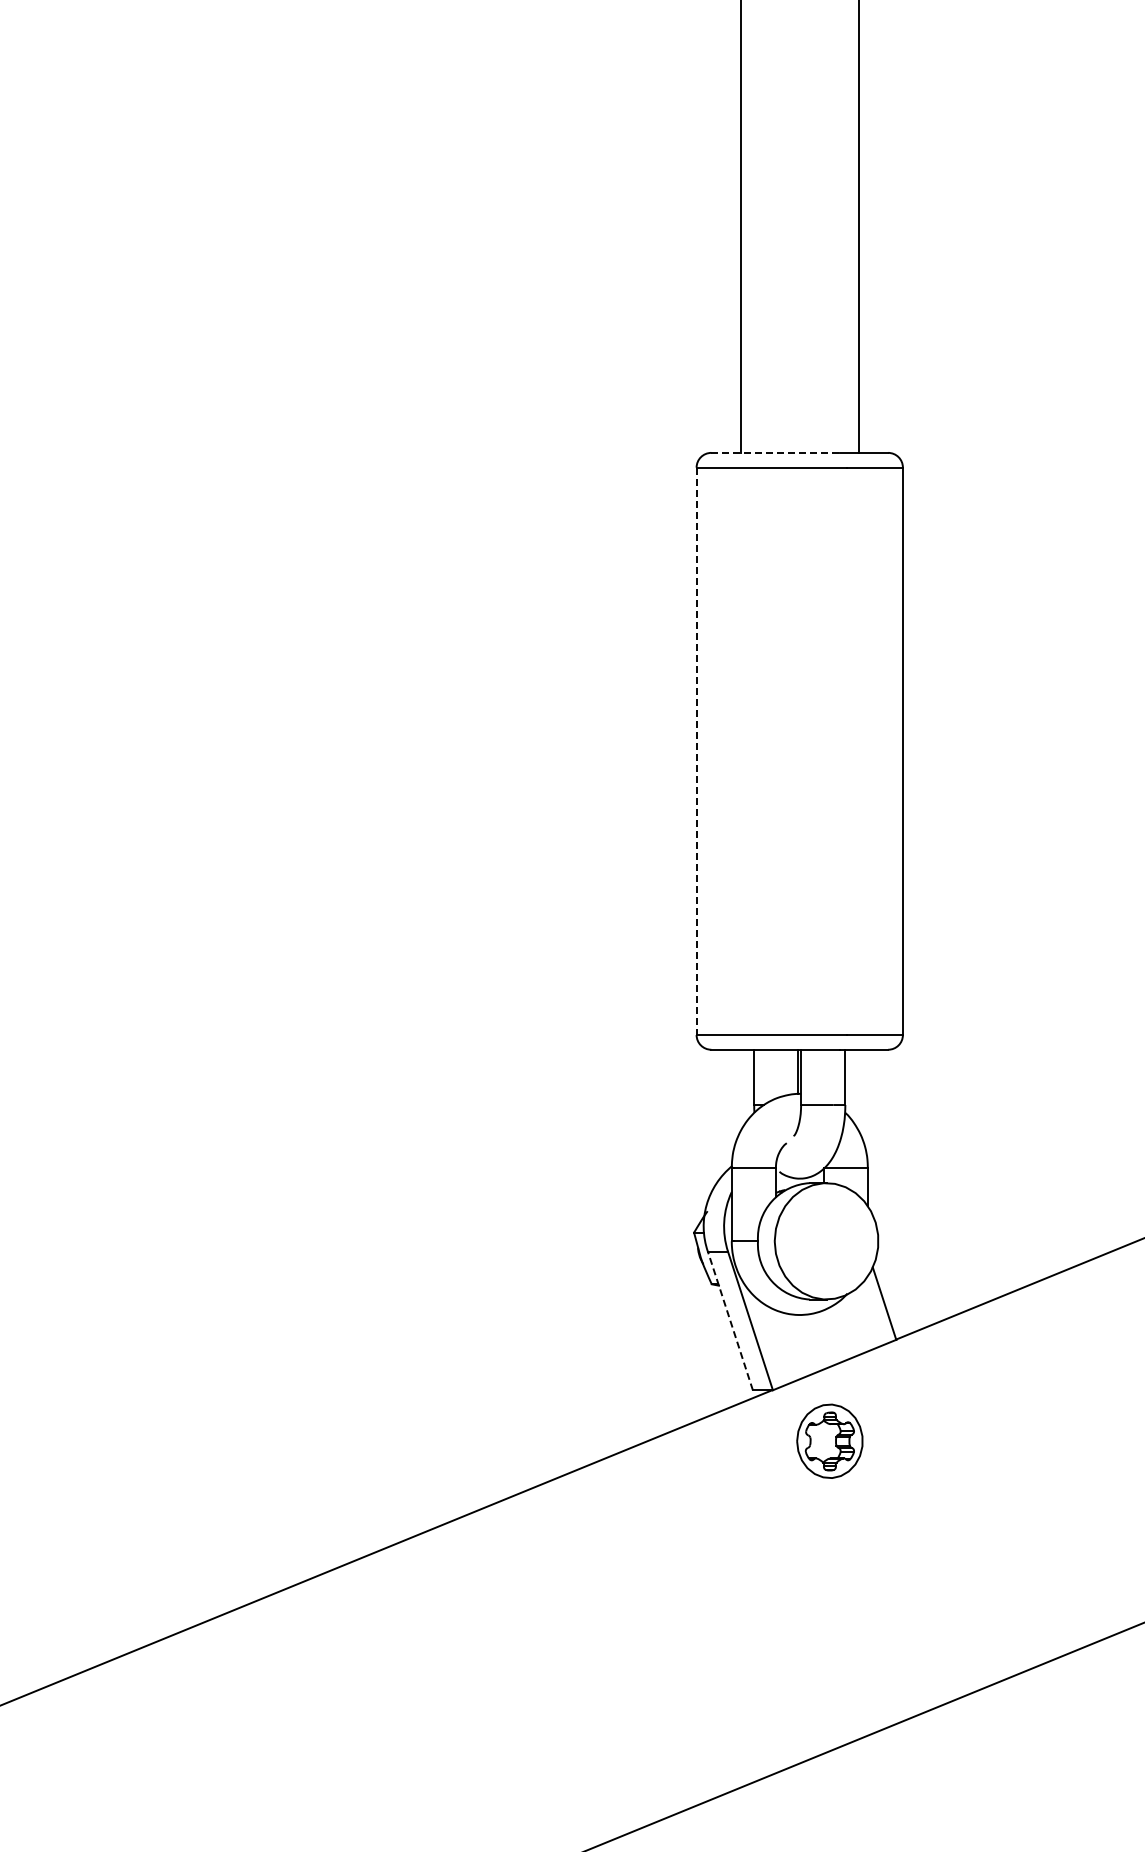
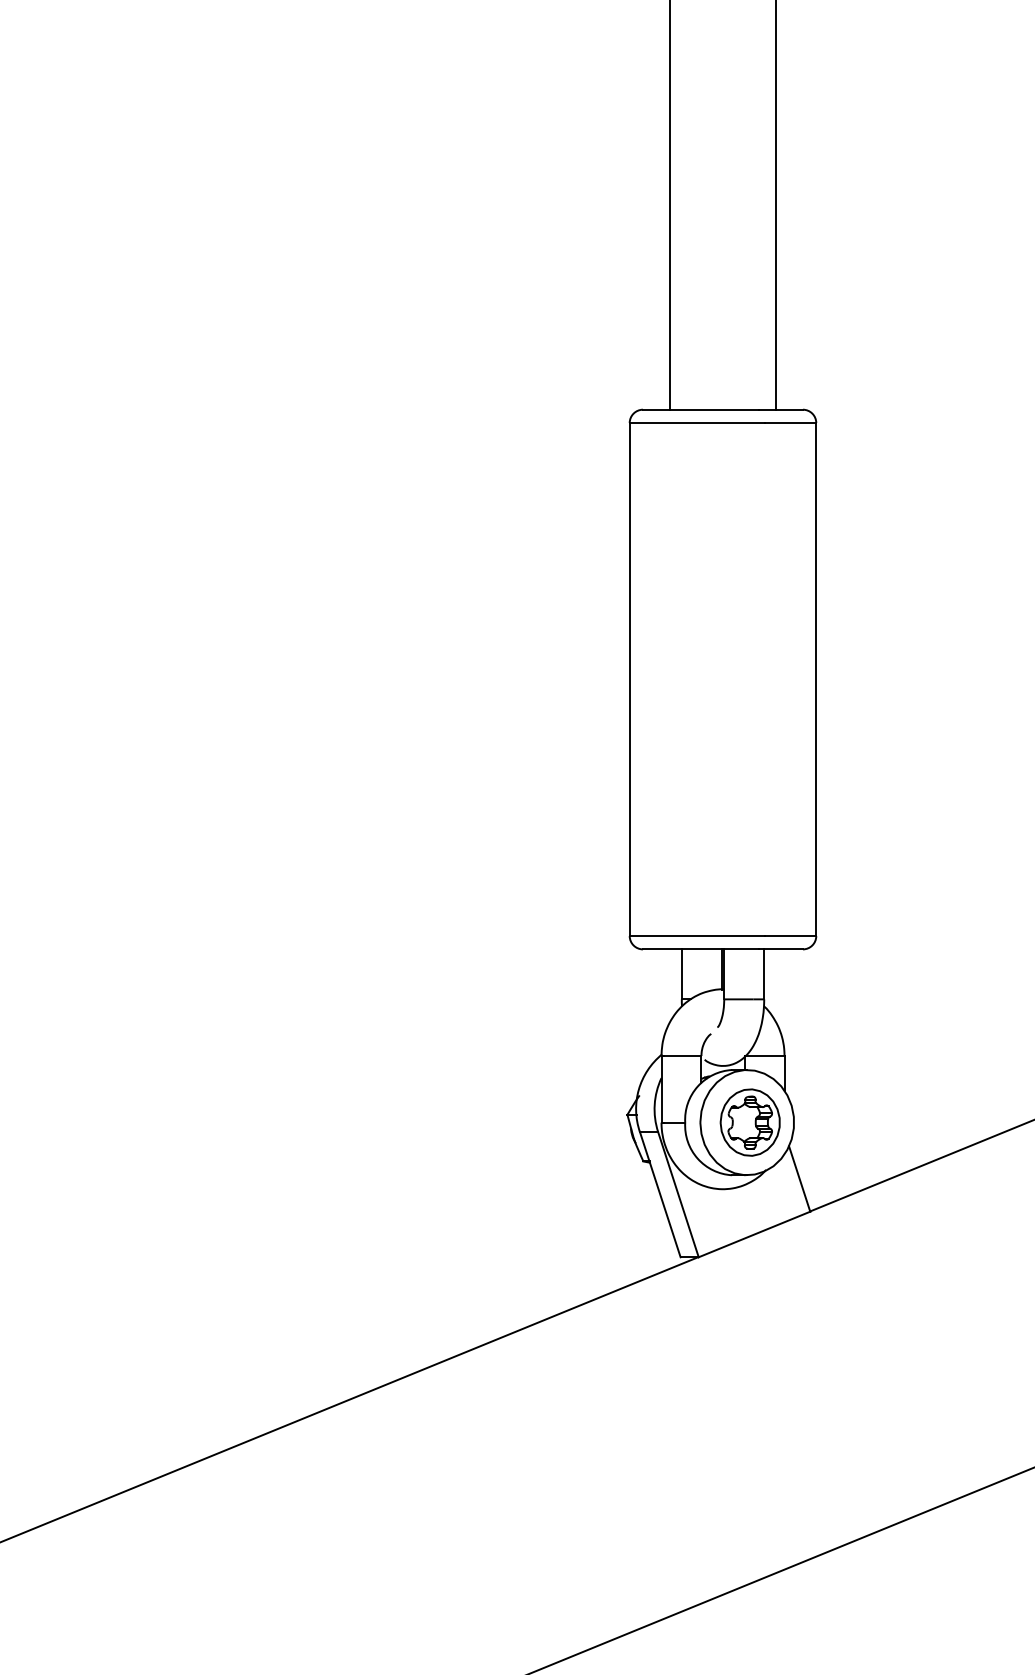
line: (776, 452) -> (701, 409), dashed -> solid
line: (696, 751) -> (629, 679), dashed -> solid
line: (730, 1321) -> (660, 1195), dashed -> solid
part: (829, 1440) -> (749, 1121), moved

